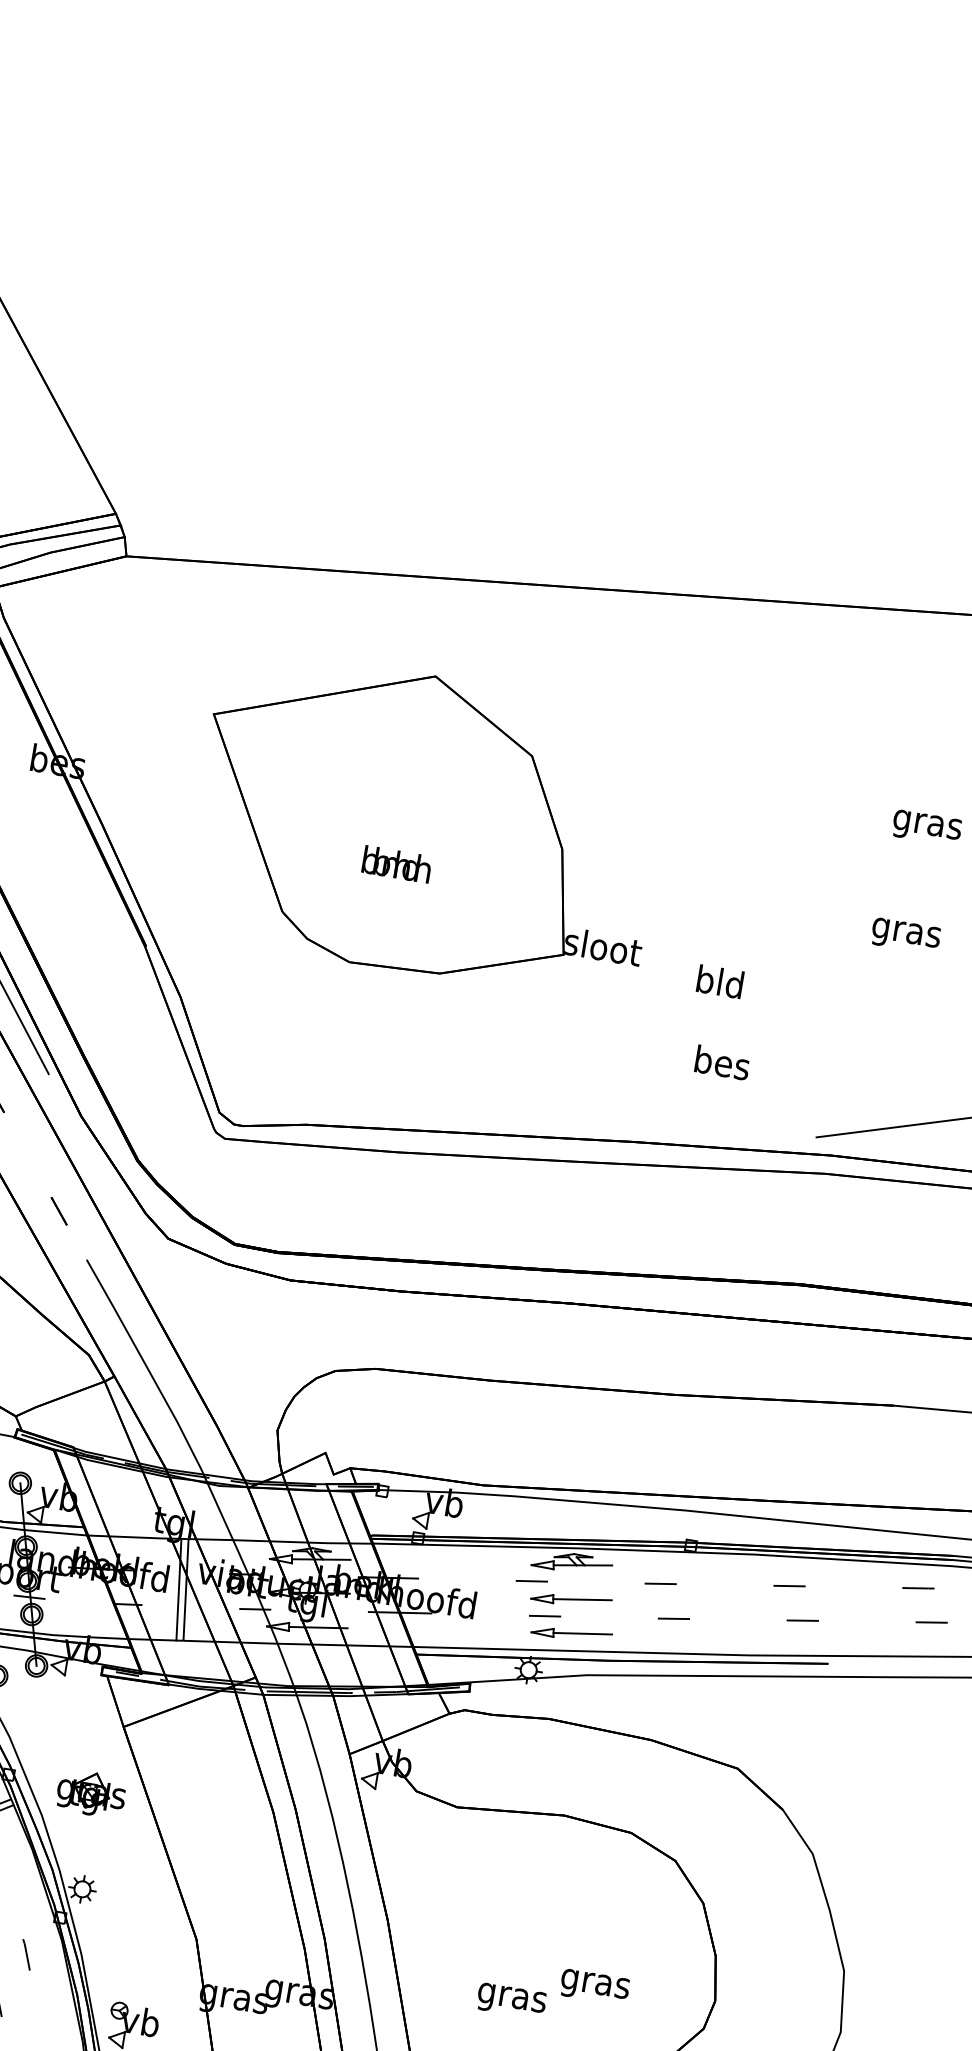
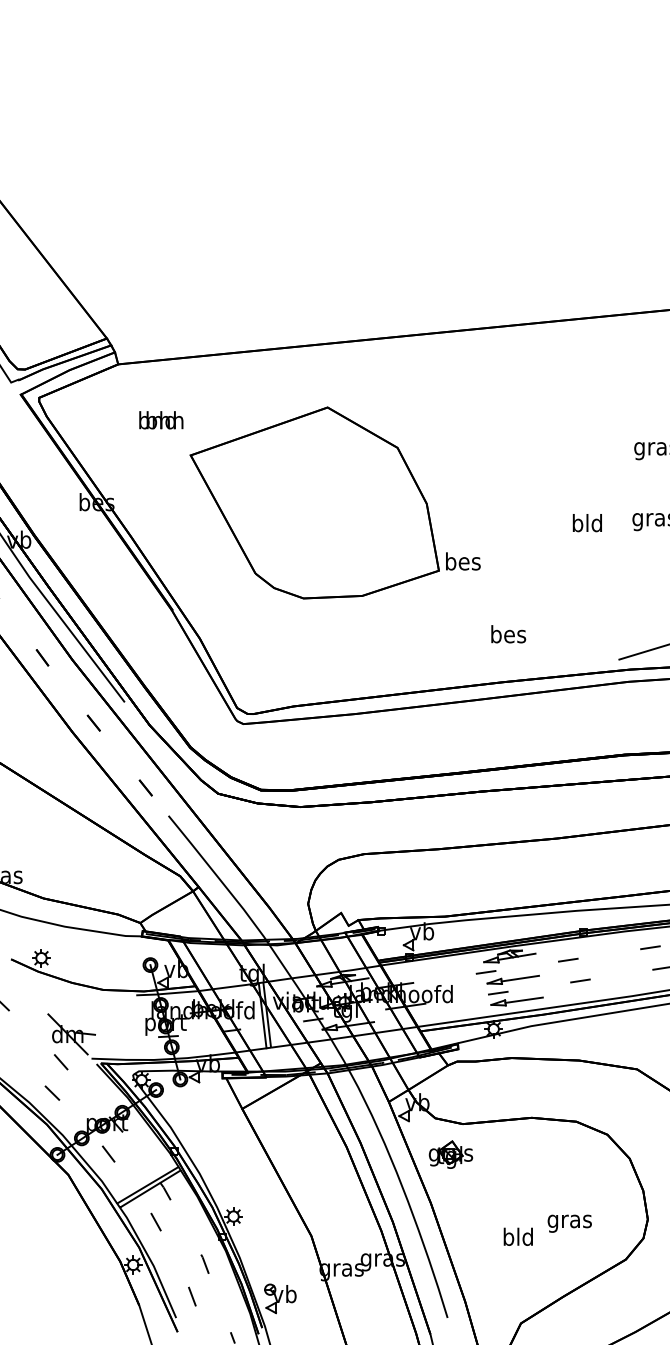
text: (397, 864) -> (161, 420), moved
text: (603, 947) -> (463, 561), sloot -> bes
text: (718, 982) -> (586, 523), moved
text: (722, 1063) -> (508, 634), moved
part: (90, 1793) -> (450, 1154), moved
text: (512, 1996) -> (518, 1238), gras -> bld

